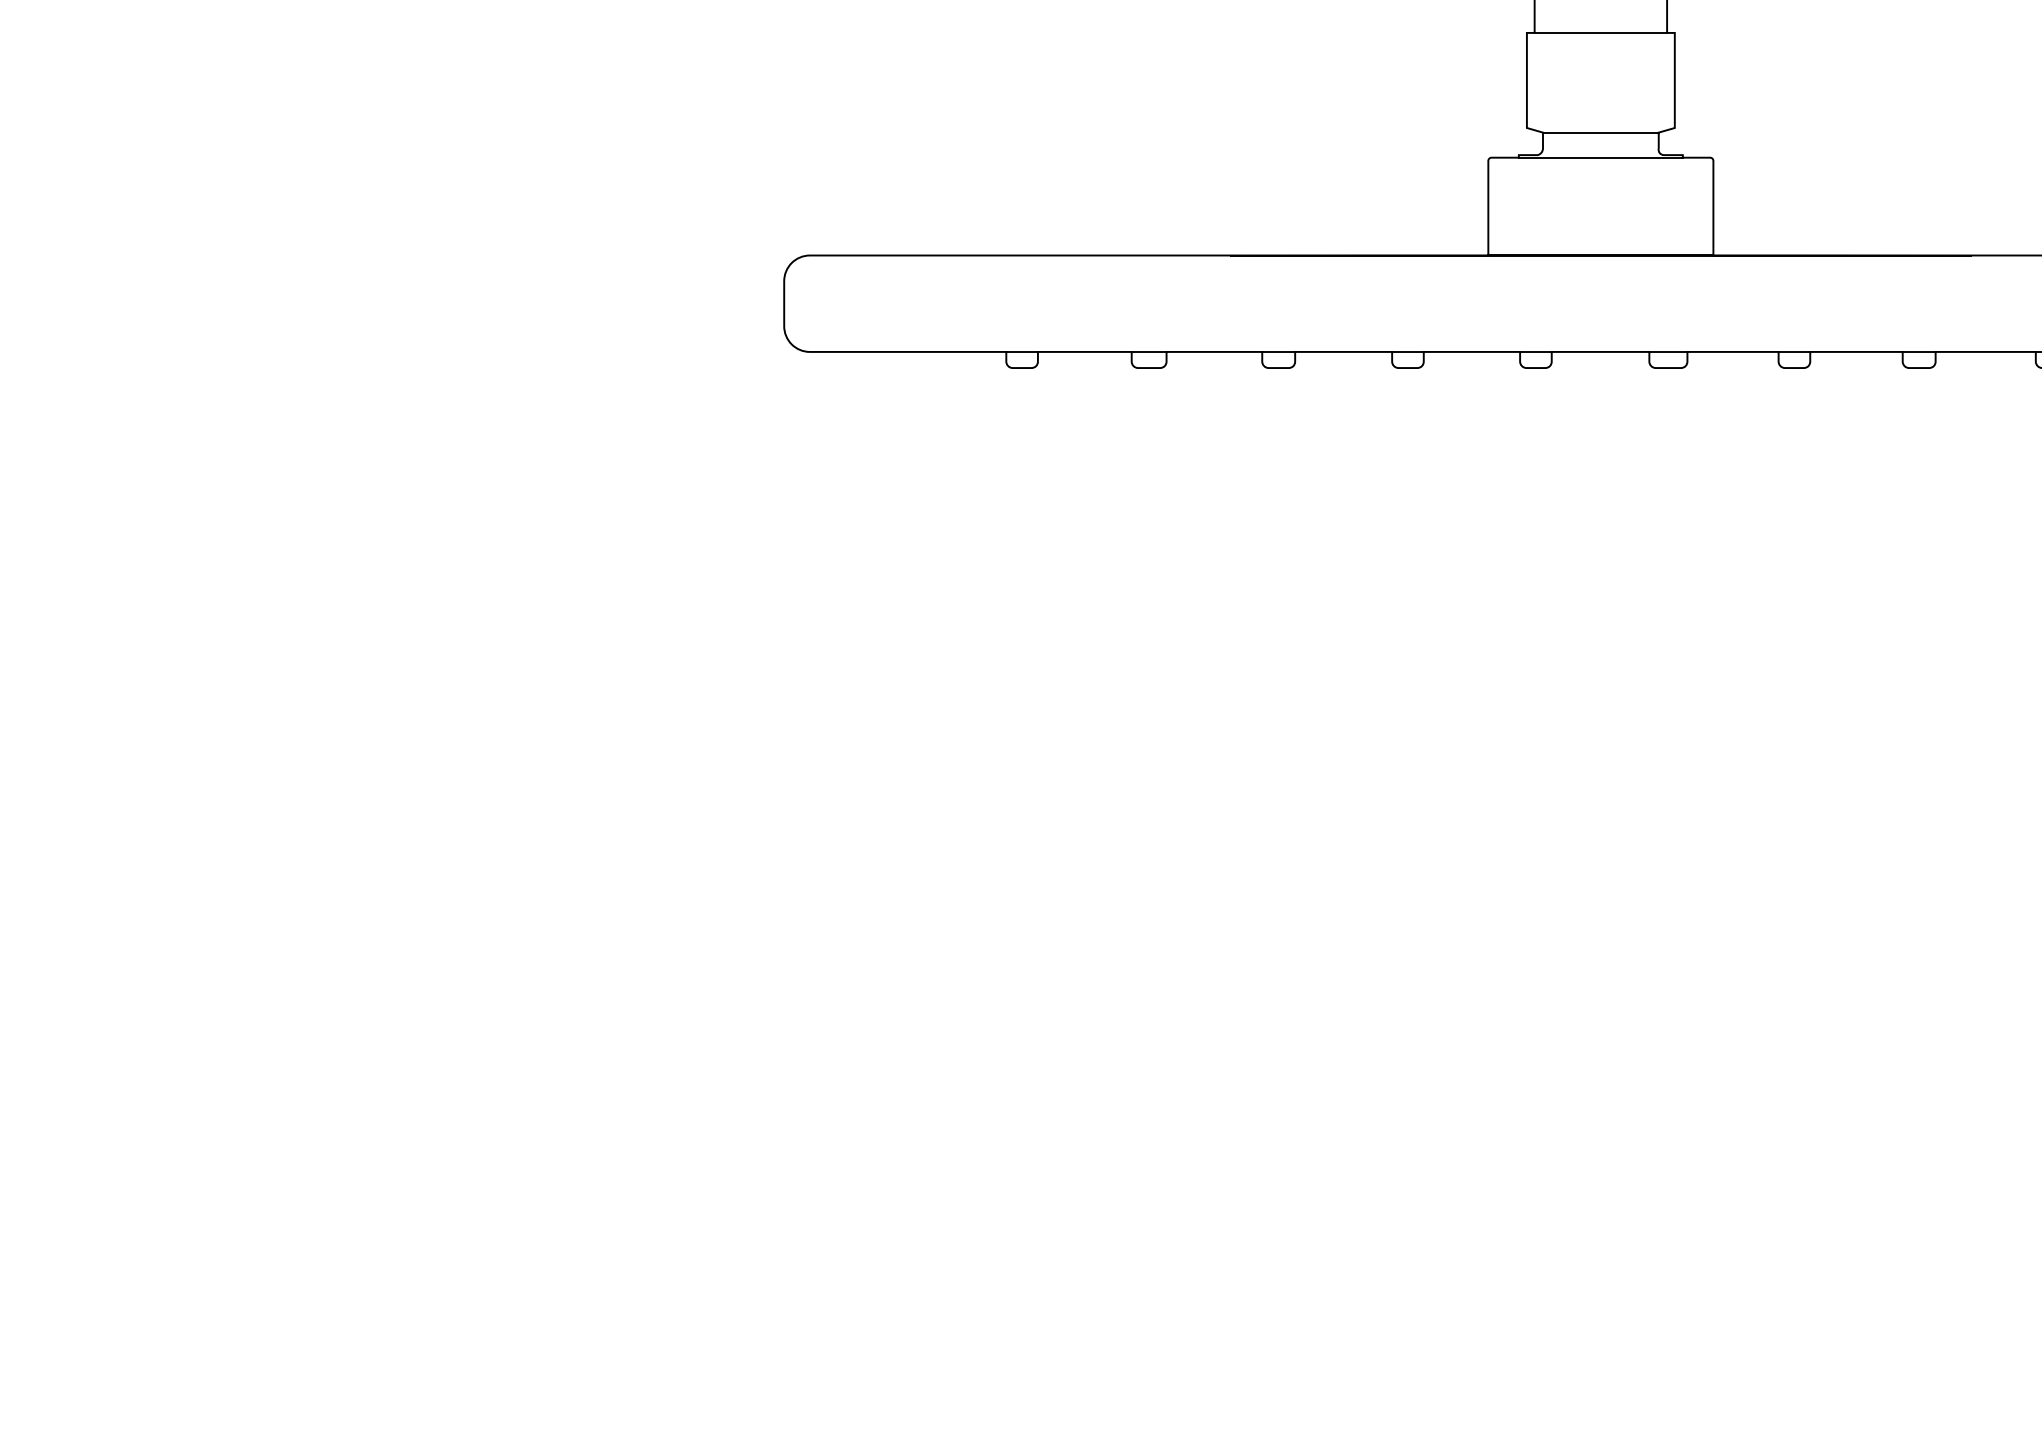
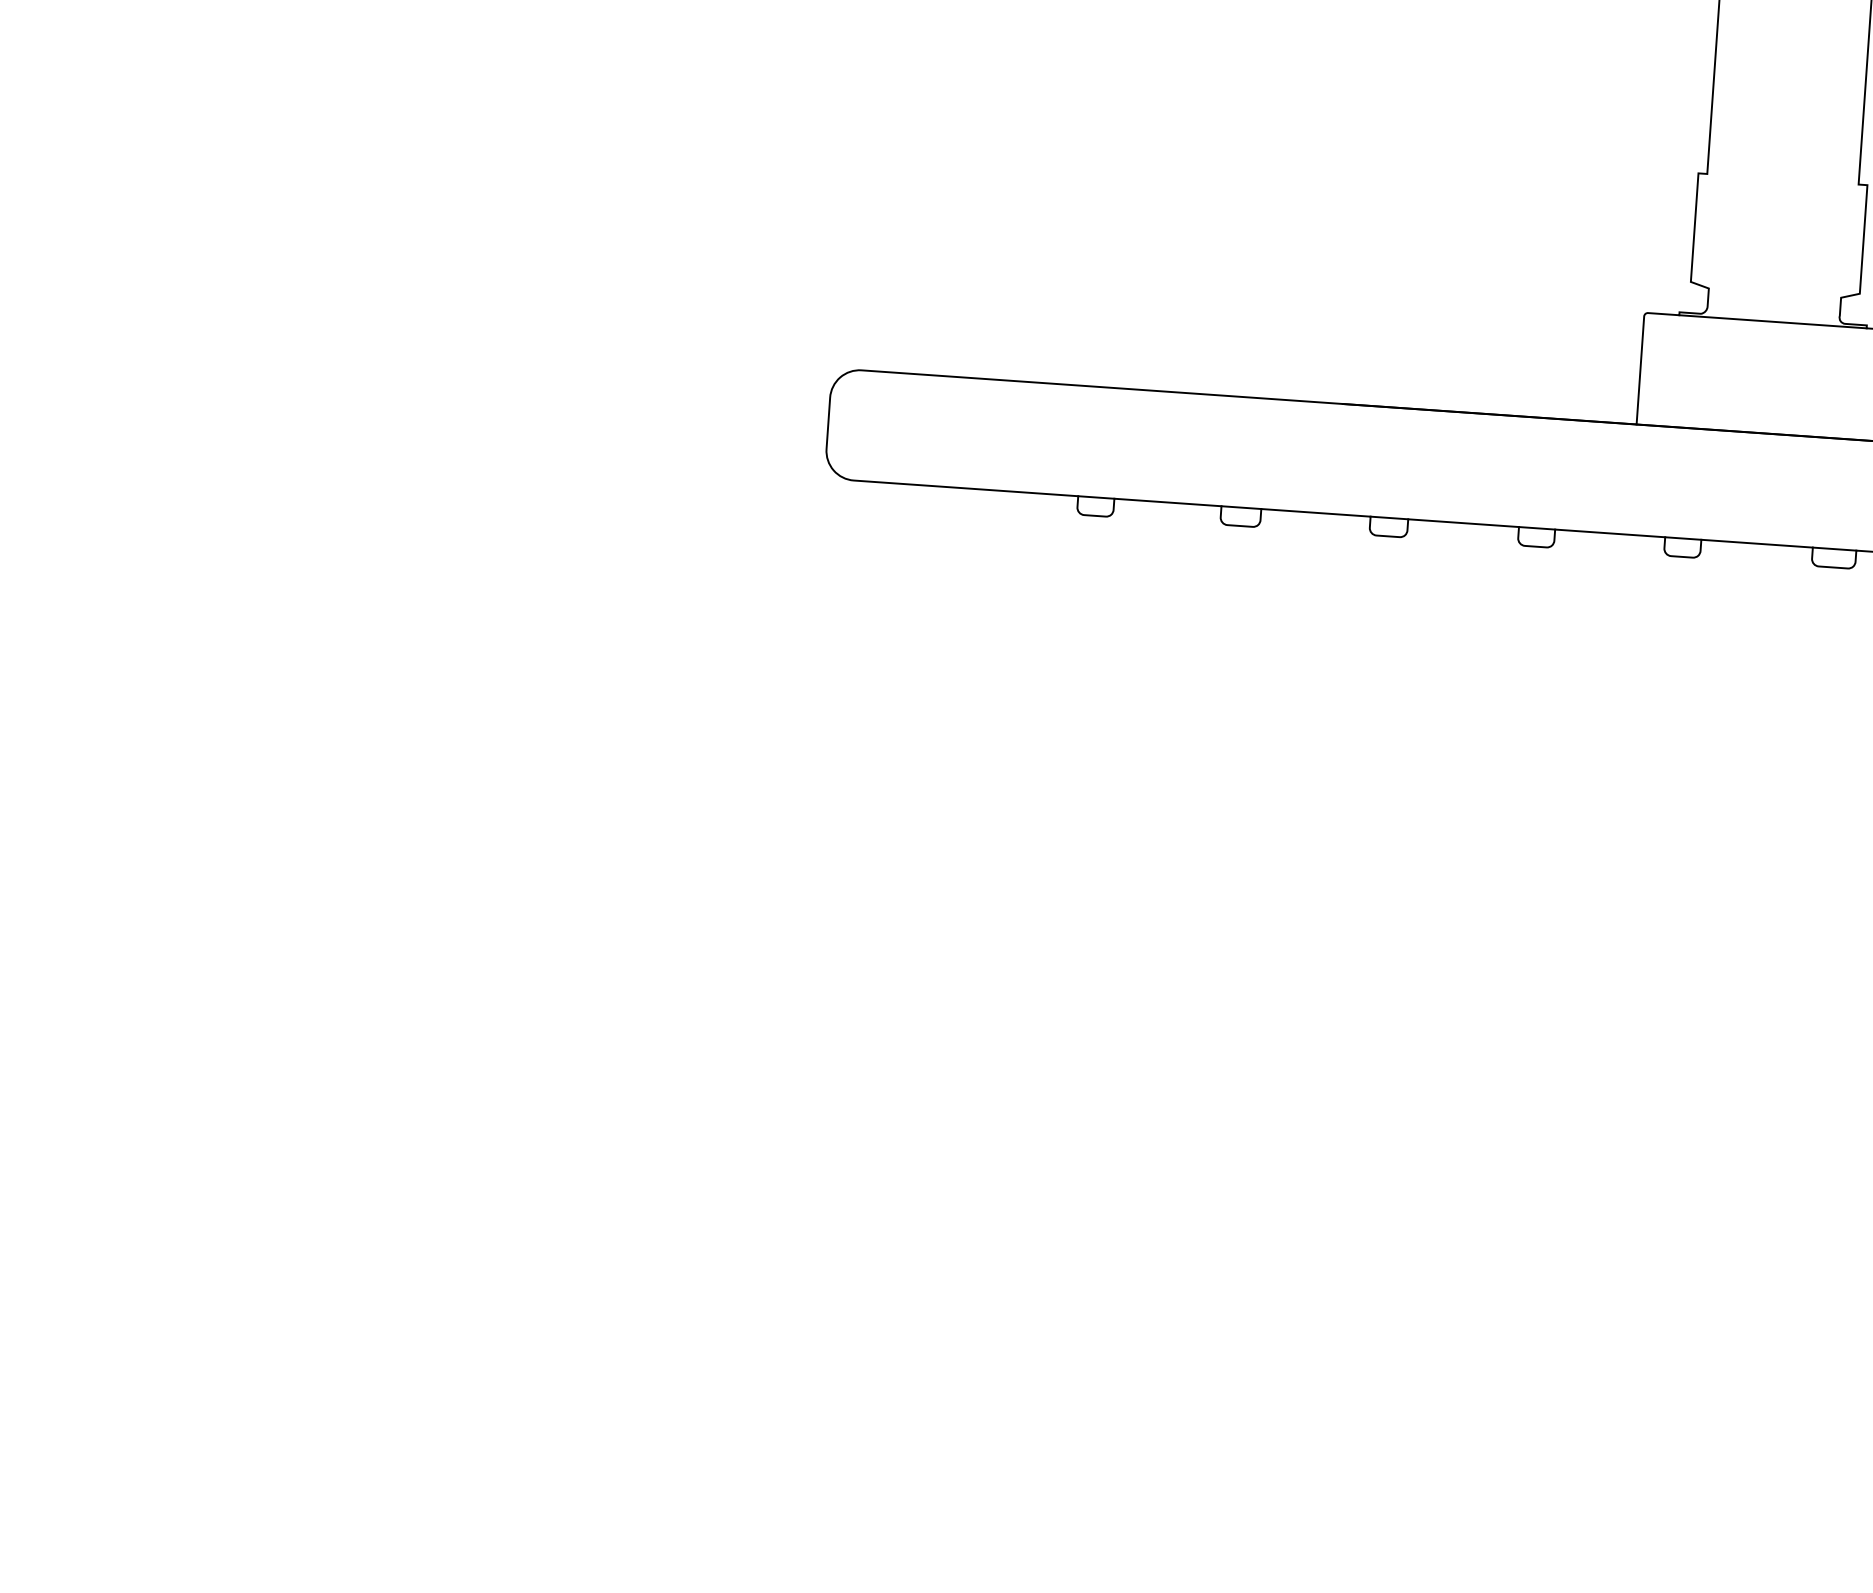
line: (1600, 32) -> (1782, 178), removed
line: (1600, 132) -> (1774, 292), removed

